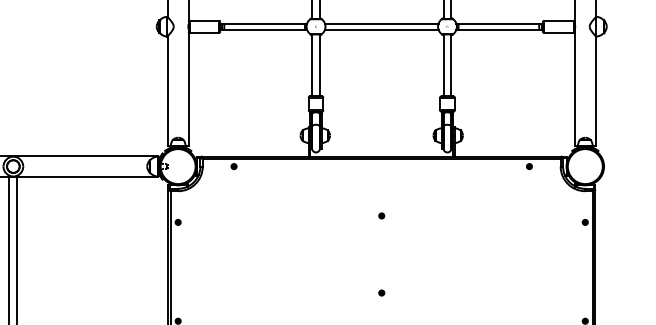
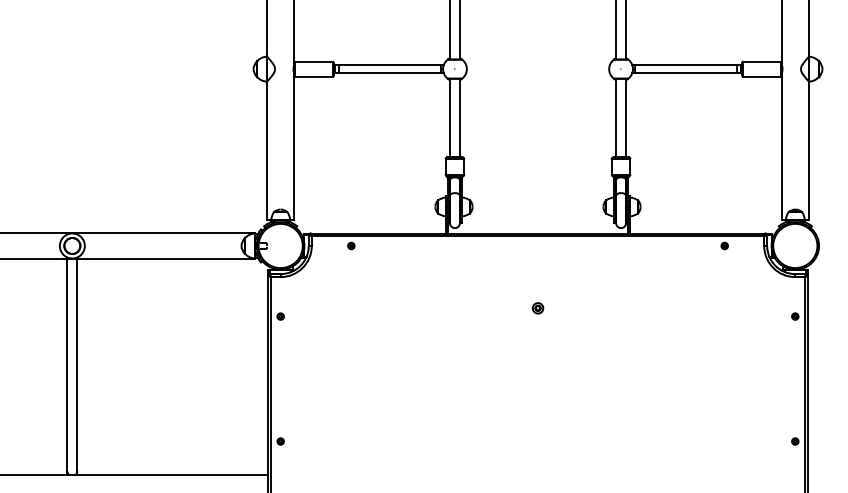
line: (381, 23) -> (537, 65), removed
line: (381, 29) -> (537, 72), removed
part: (381, 216) -> (537, 308), size x1.6
part: (381, 292) -> (537, 405), removed

